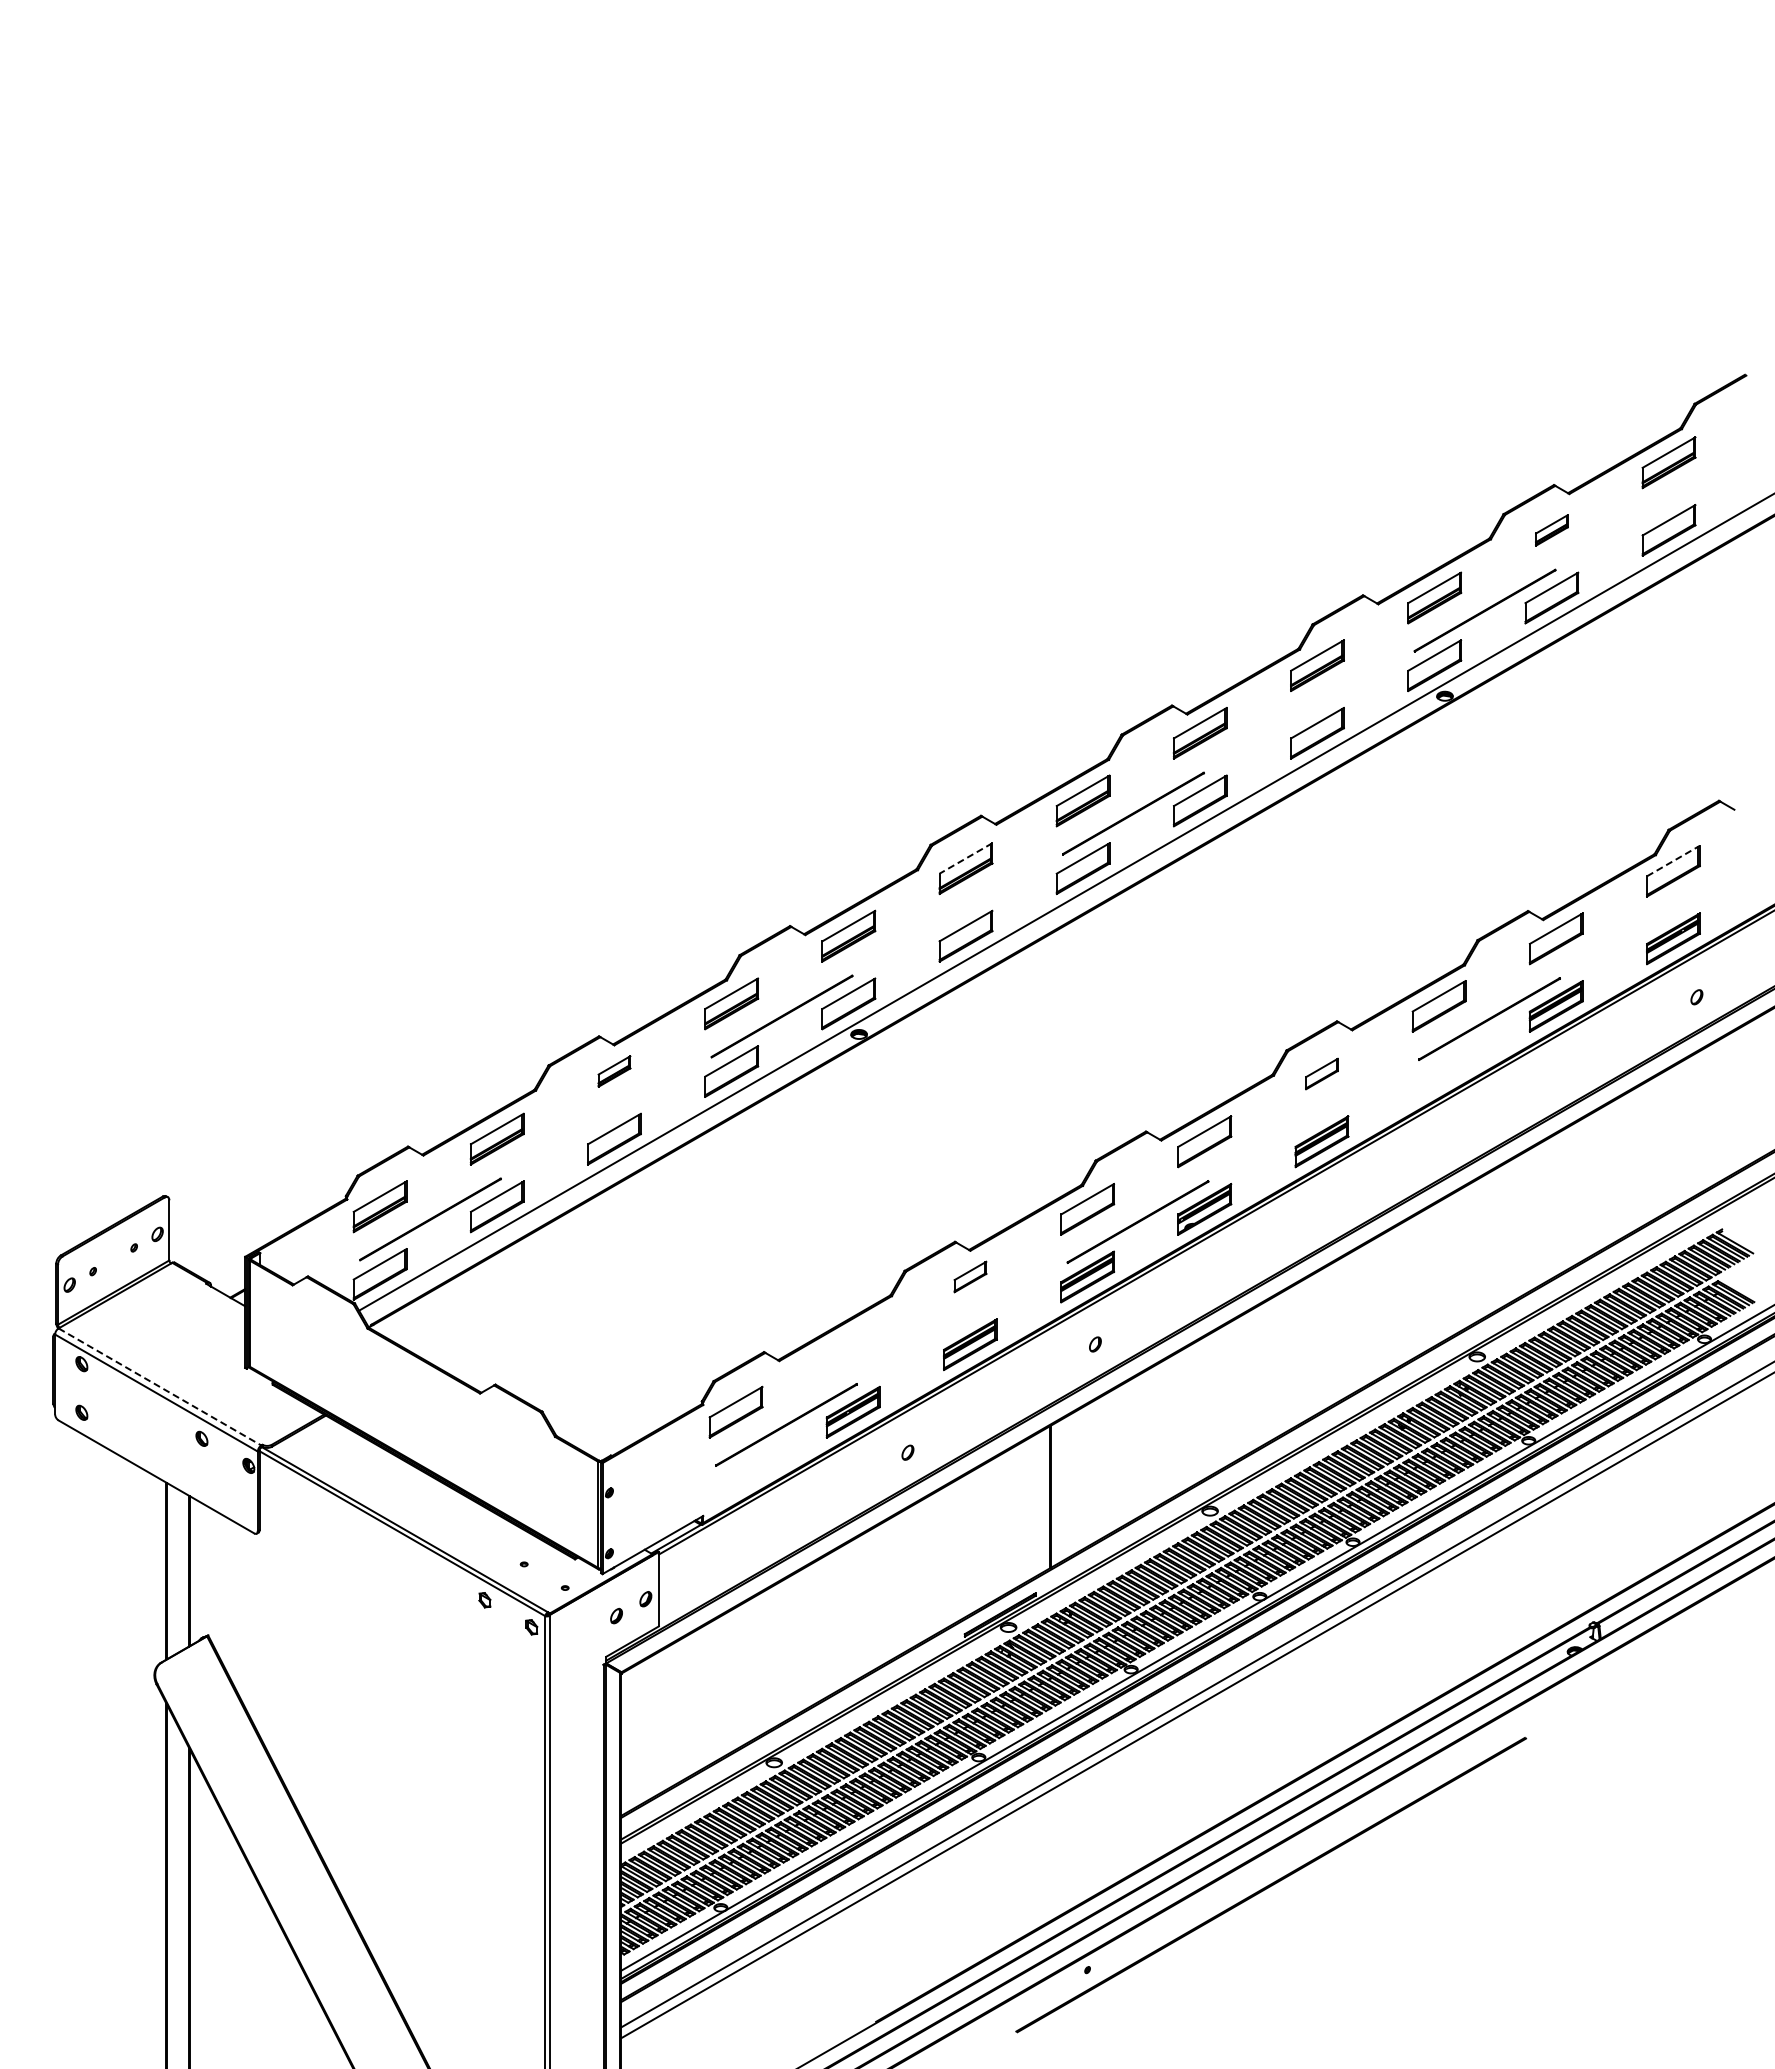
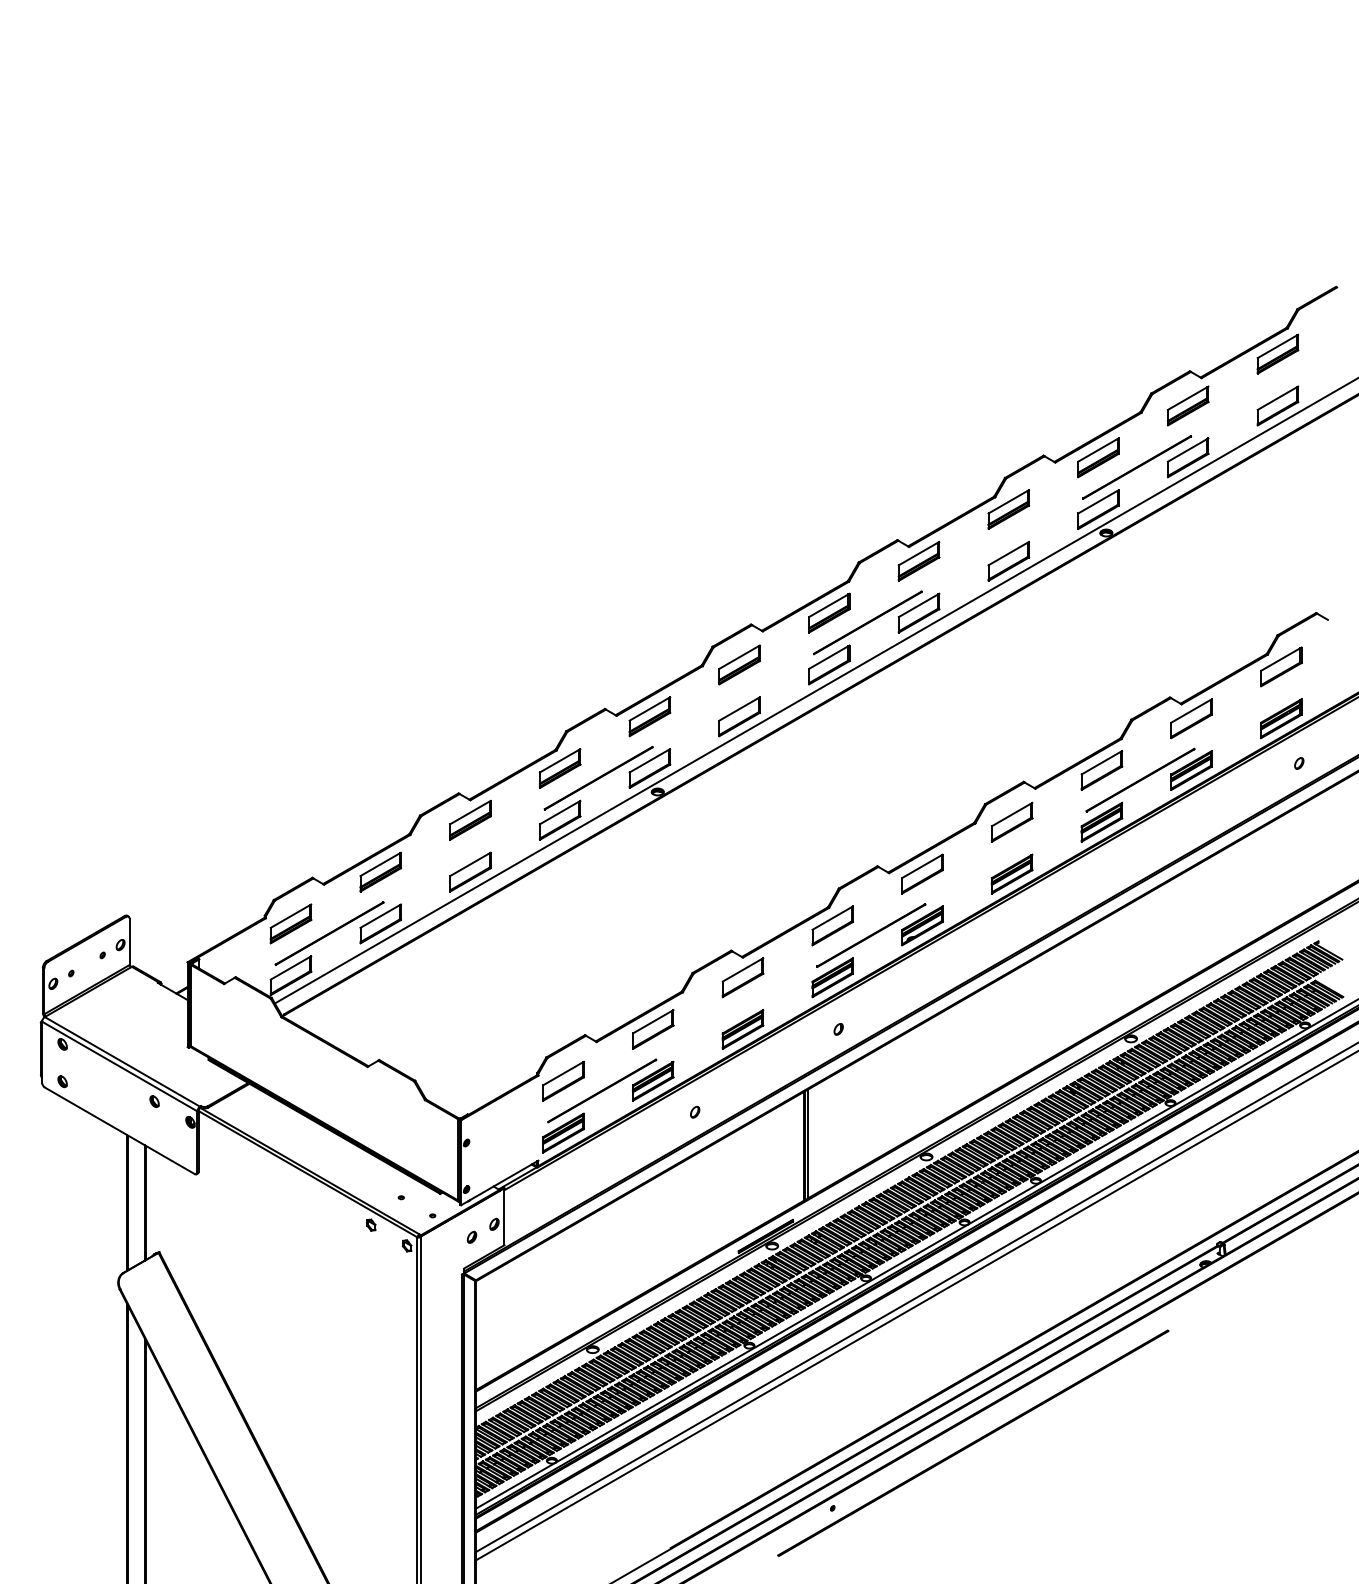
part: (1551, 530) -> (1187, 406), size x1.67
line: (965, 858) -> (739, 657), dashed -> solid
line: (1673, 860) -> (1281, 658), dashed -> solid
part: (614, 1071) -> (470, 820), size x1.67
part: (1321, 1073) -> (1011, 821), size x1.67
part: (1438, 1073) -> (1101, 821), added
part: (970, 1276) -> (743, 977), size x1.67
part: (852, 1344) -> (652, 1029), added
line: (160, 1387) -> (122, 1062), dashed -> solid
part: (735, 1479) -> (563, 1132), added
line: (1054, 1494) -> (807, 1144), added

